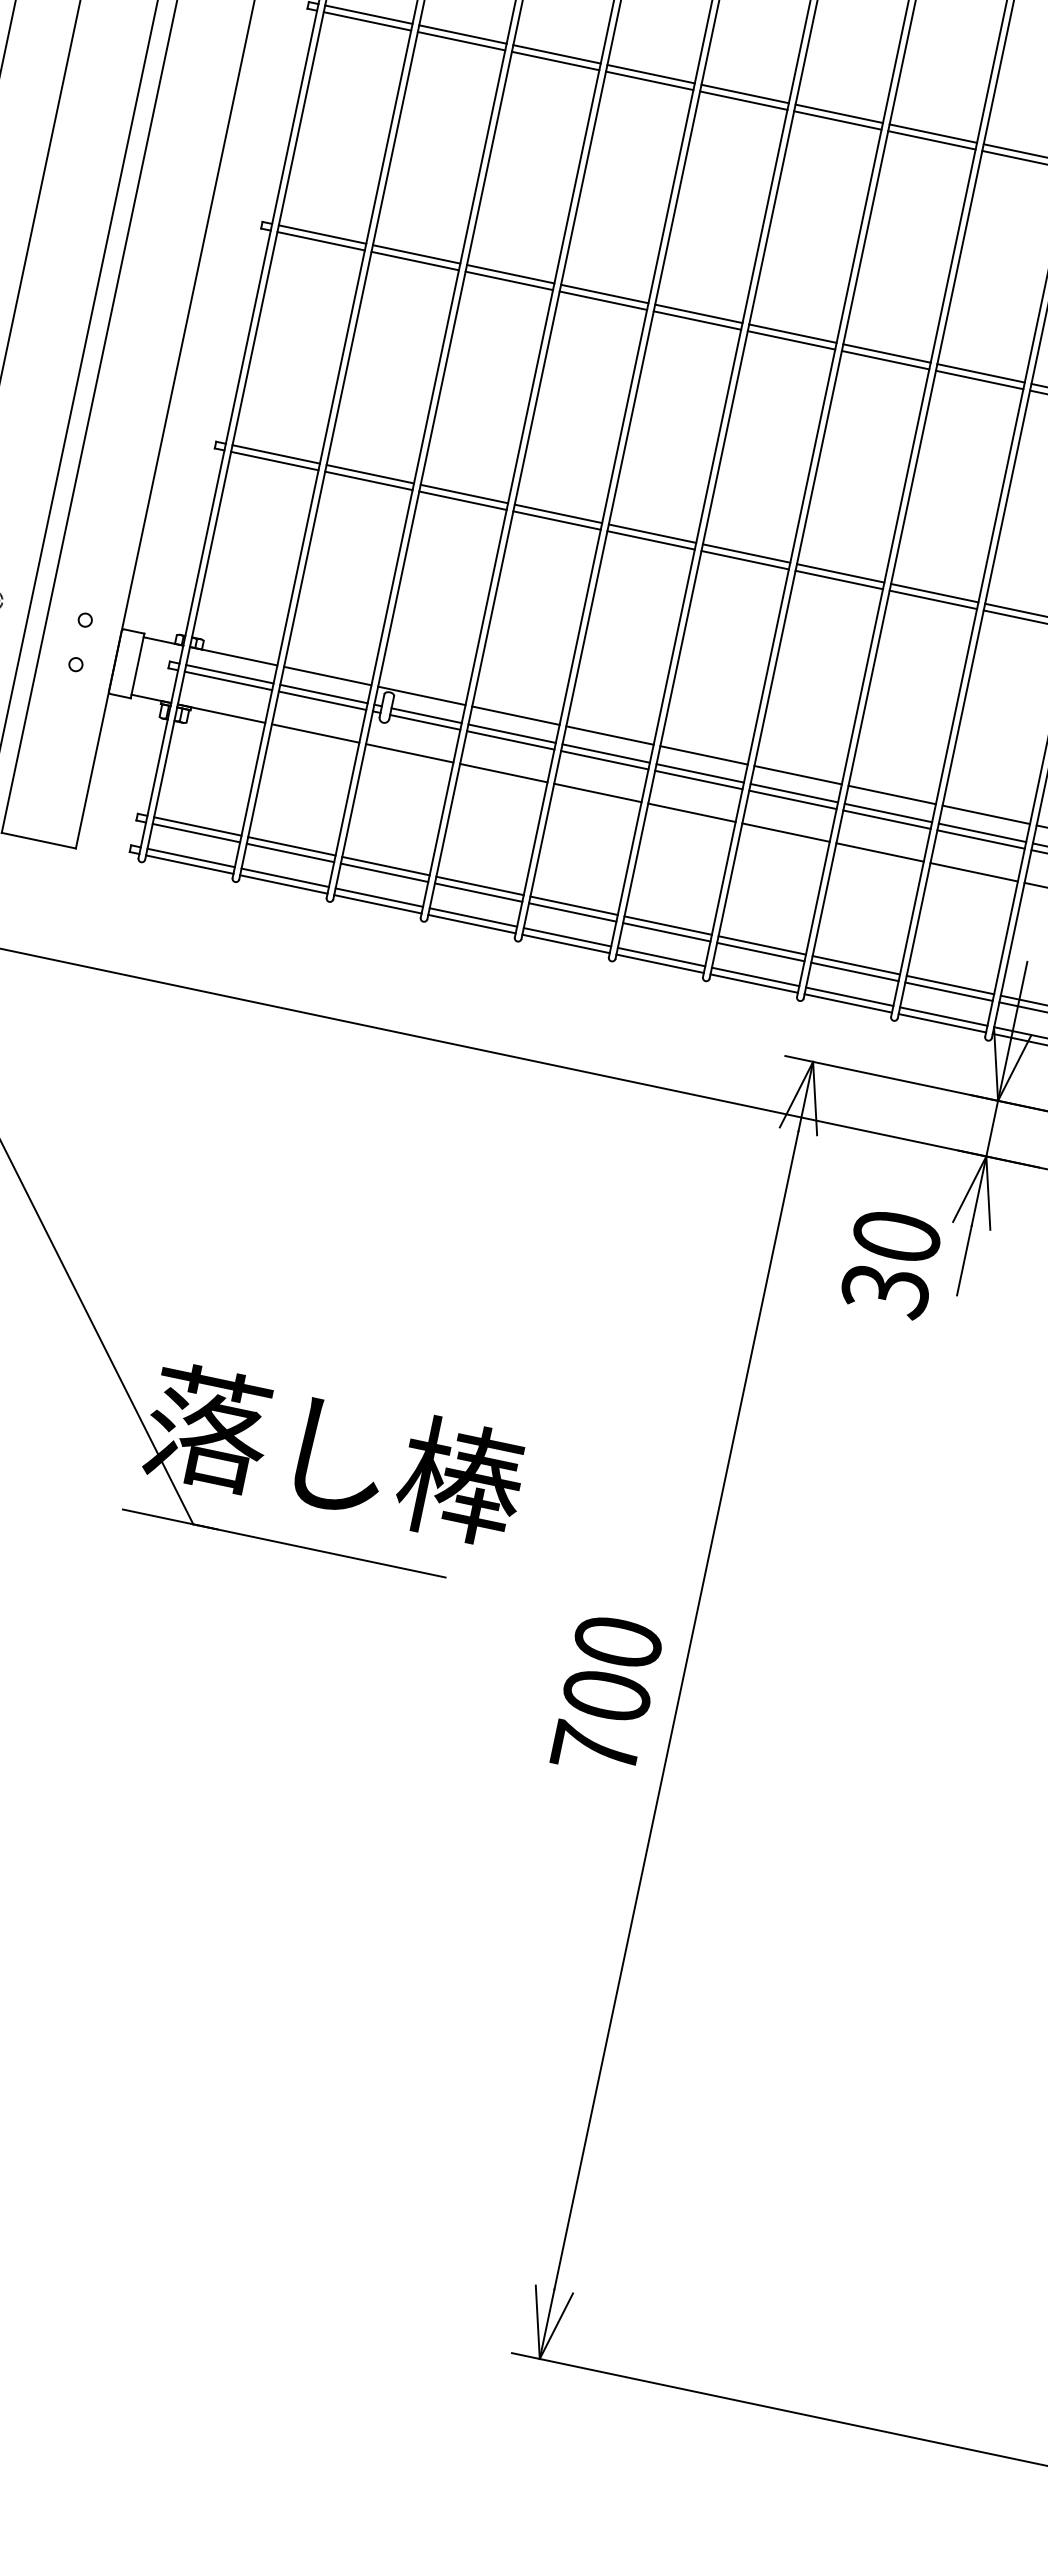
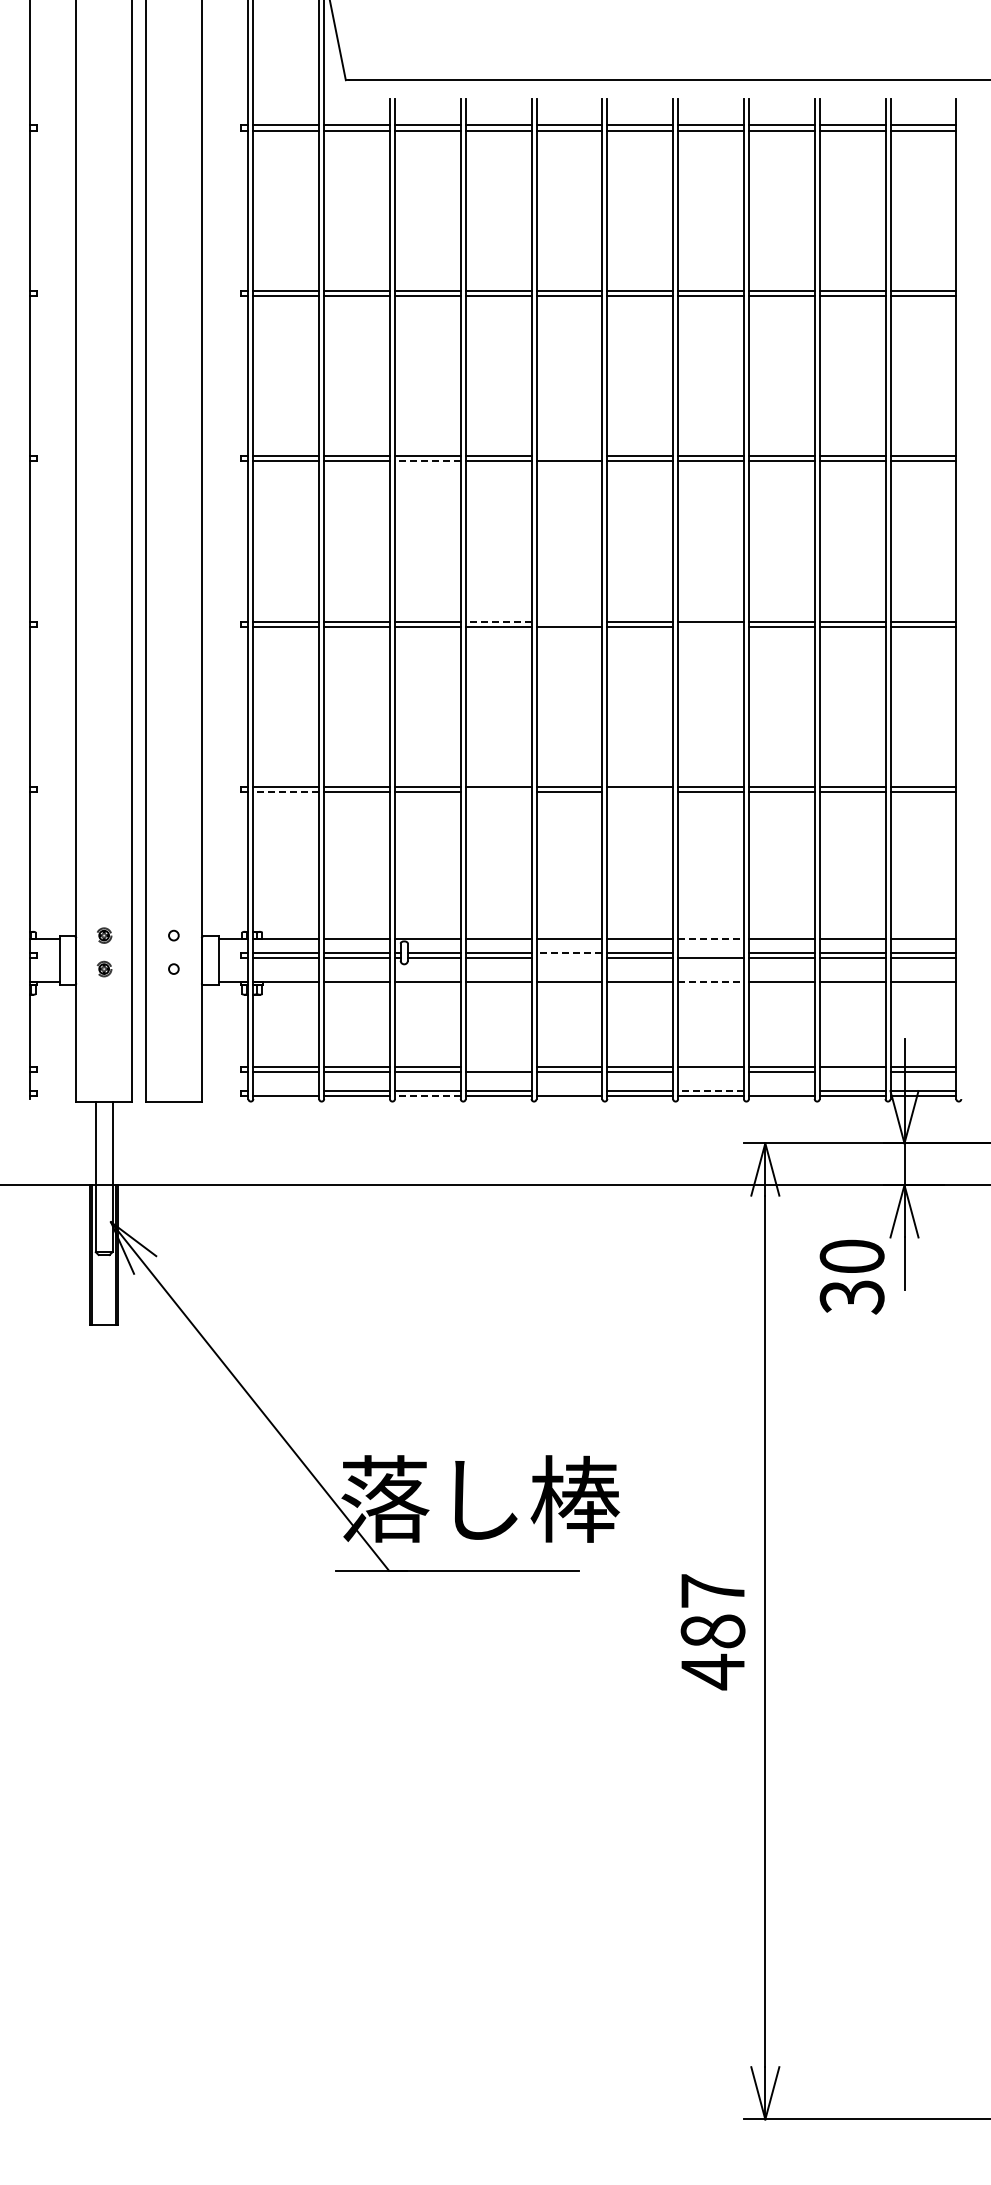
line: (555, 61) -> (427, 461), solid -> dashed
line: (745, 94) -> (569, 456), removed
line: (604, 293) -> (498, 621), solid -> dashed
line: (699, 313) -> (569, 621), removed
line: (885, 359) -> (710, 626), removed
line: (275, 461) -> (286, 792), solid -> dashed
line: (556, 520) -> (498, 792), removed
line: (745, 560) -> (640, 792), removed
line: (606, 753) -> (569, 952), solid -> dashed
line: (604, 760) -> (569, 957), removed
line: (798, 775) -> (711, 939), solid -> dashed
line: (793, 792) -> (710, 952), removed
line: (786, 832) -> (711, 982), solid -> dashed
line: (191, 857) -> (286, 1090), removed
line: (479, 886) -> (498, 1067), removed
line: (377, 903) -> (427, 1095), solid -> dashed
line: (567, 936) -> (569, 1090), removed
line: (760, 952) -> (710, 1072), removed
line: (756, 976) -> (711, 1090), solid -> dashed
line: (948, 992) -> (852, 1072), removed
line: (849, 996) -> (781, 1090), removed
text: (605, 1697) -> (712, 1632), 700 -> 487

